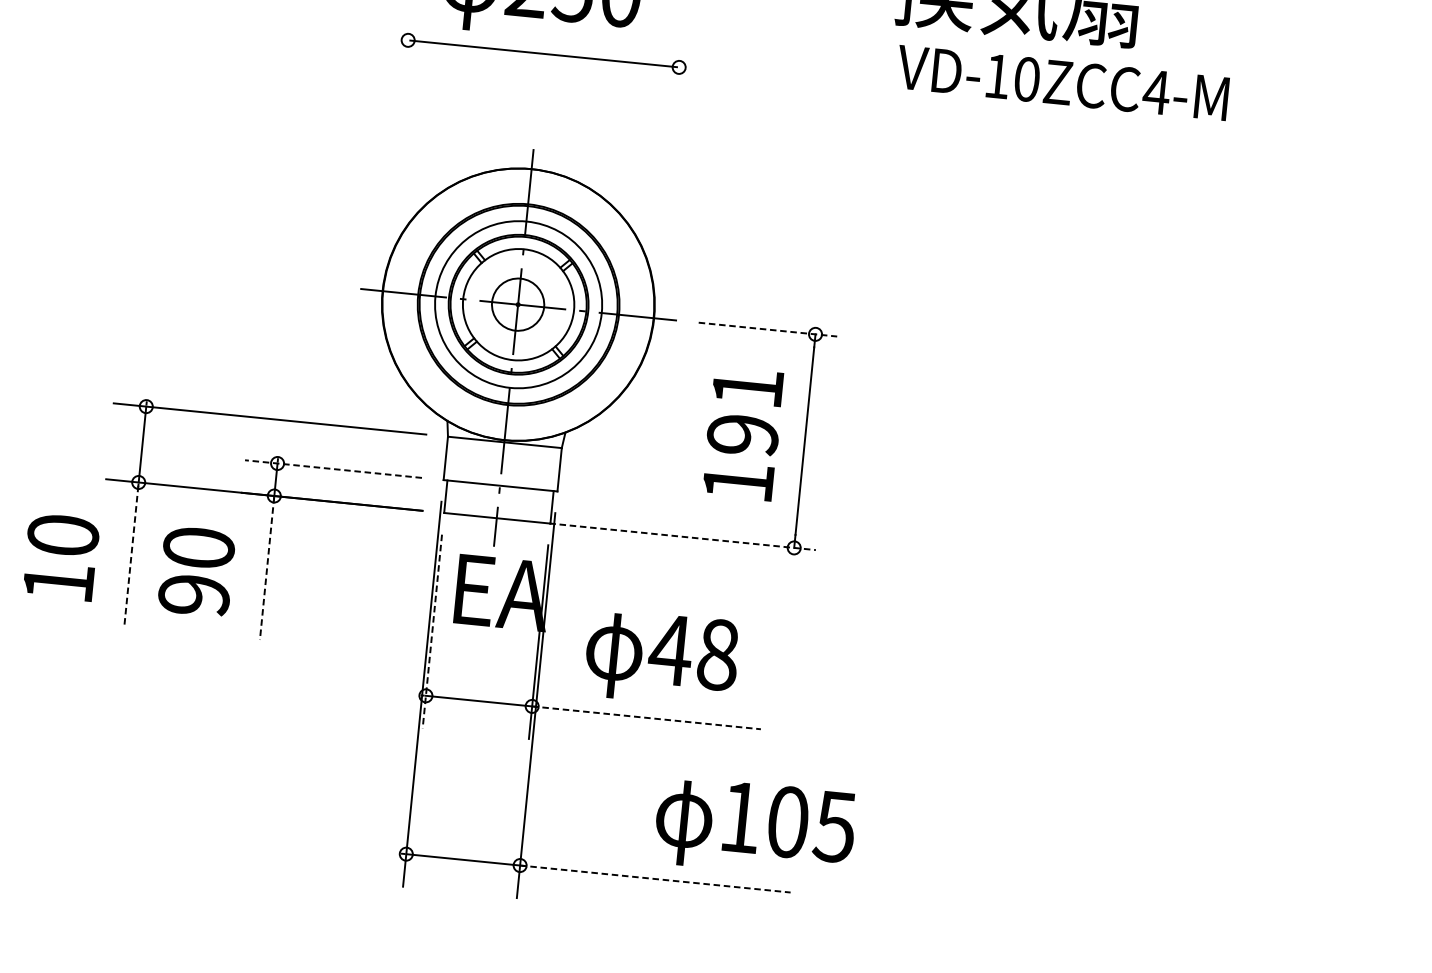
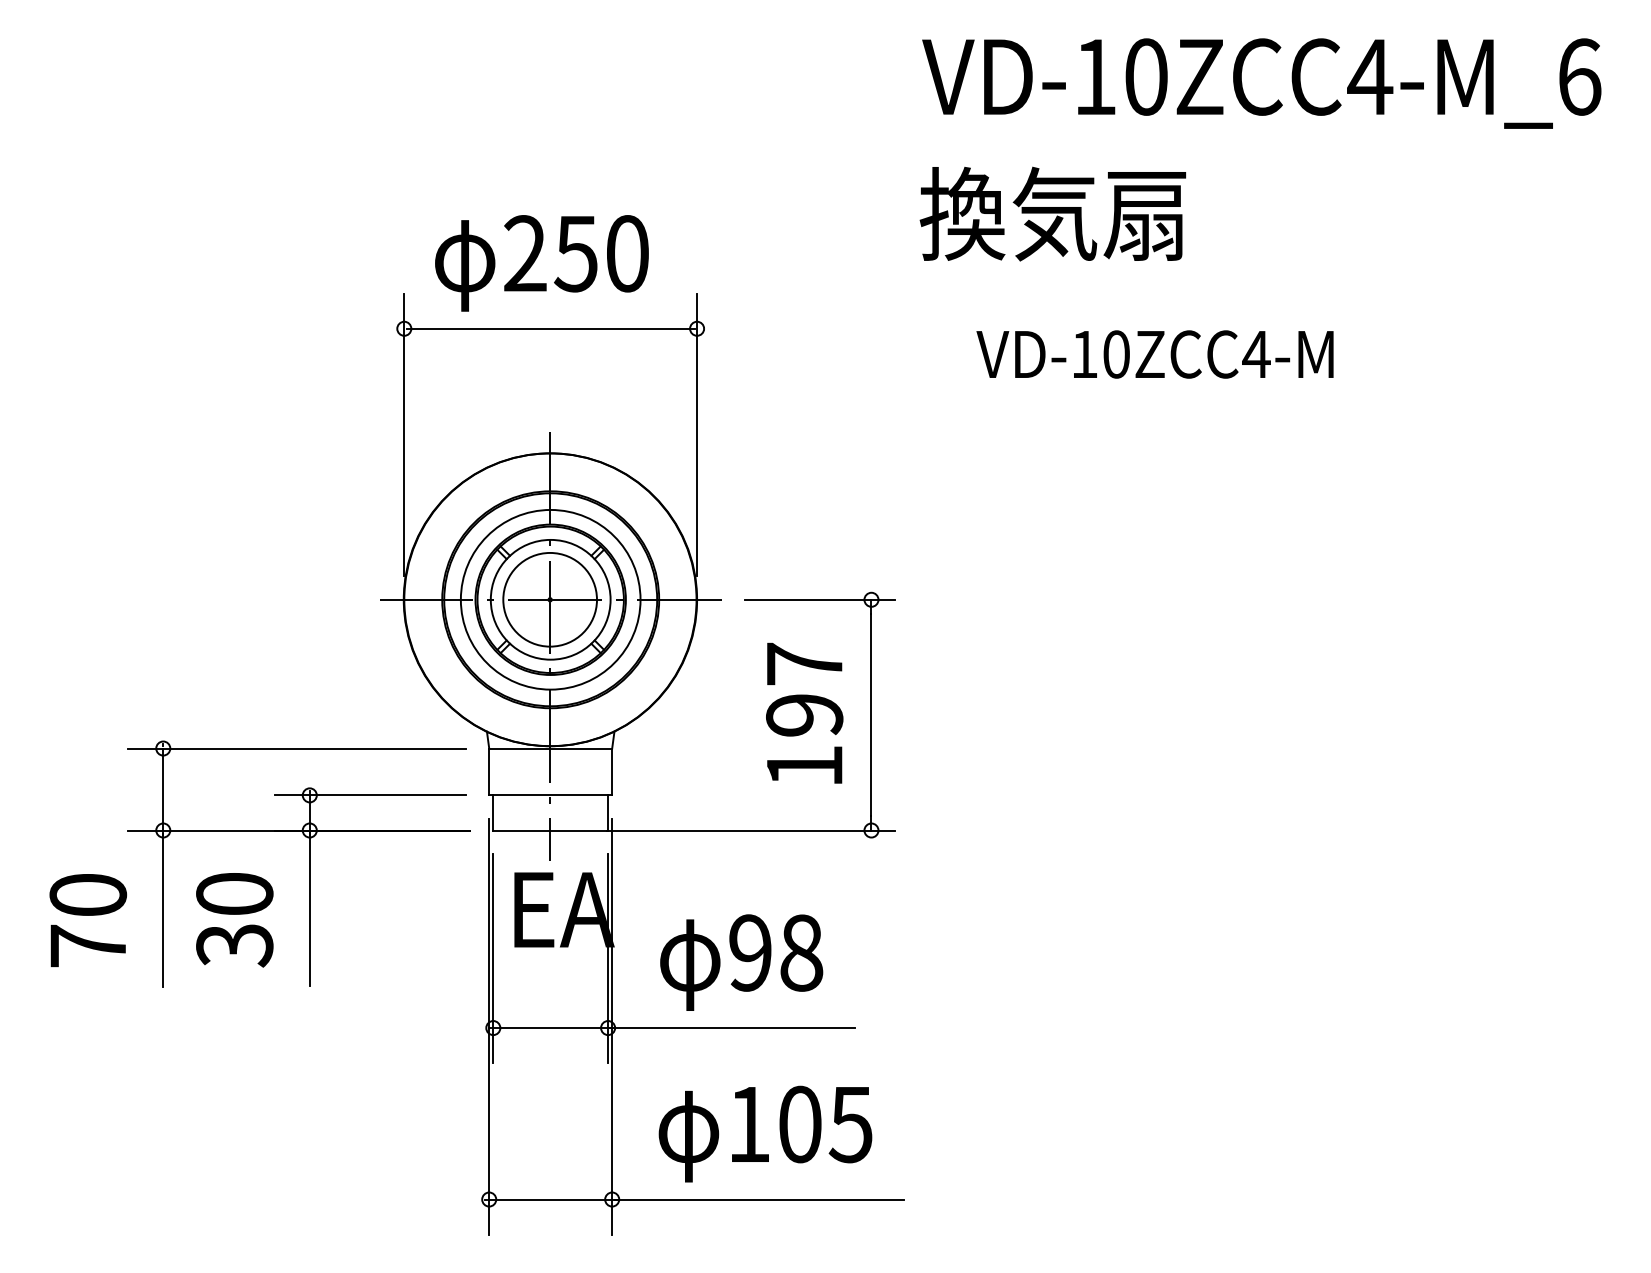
text: (1062, 82) -> (1154, 354), moved
line: (398, 138) -> (404, 434), added
line: (669, 165) -> (697, 434), added
circle: (518, 304) -> (550, 599), size x1.67
line: (768, 329) -> (820, 599), dashed -> solid
text: (747, 387) -> (804, 663), 191 -> 197
line: (333, 469) -> (370, 795), dashed -> solid
line: (682, 536) -> (750, 830), dashed -> solid
line: (131, 556) -> (163, 910), dashed -> solid
line: (266, 569) -> (309, 909), dashed -> solid
text: (57, 581) -> (87, 945), 10 -> 70
text: (194, 595) -> (234, 945), 90 -> 30
line: (432, 631) -> (493, 958), dashed -> solid
text: (670, 649) -> (750, 952), 48 -> 98
line: (646, 718) -> (731, 1028), dashed -> solid
text: (755, 827) -> (765, 1133), moved
line: (655, 879) -> (758, 1199), dashed -> solid

